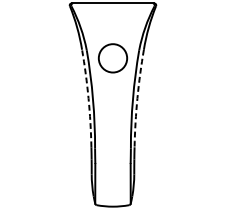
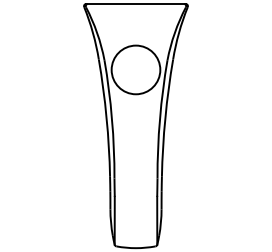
circle: (112, 57) -> (135, 69), size x1.43
arc: (88, 98) -> (106, 118), dashed -> solid
arc: (137, 98) -> (165, 118), dashed -> solid

